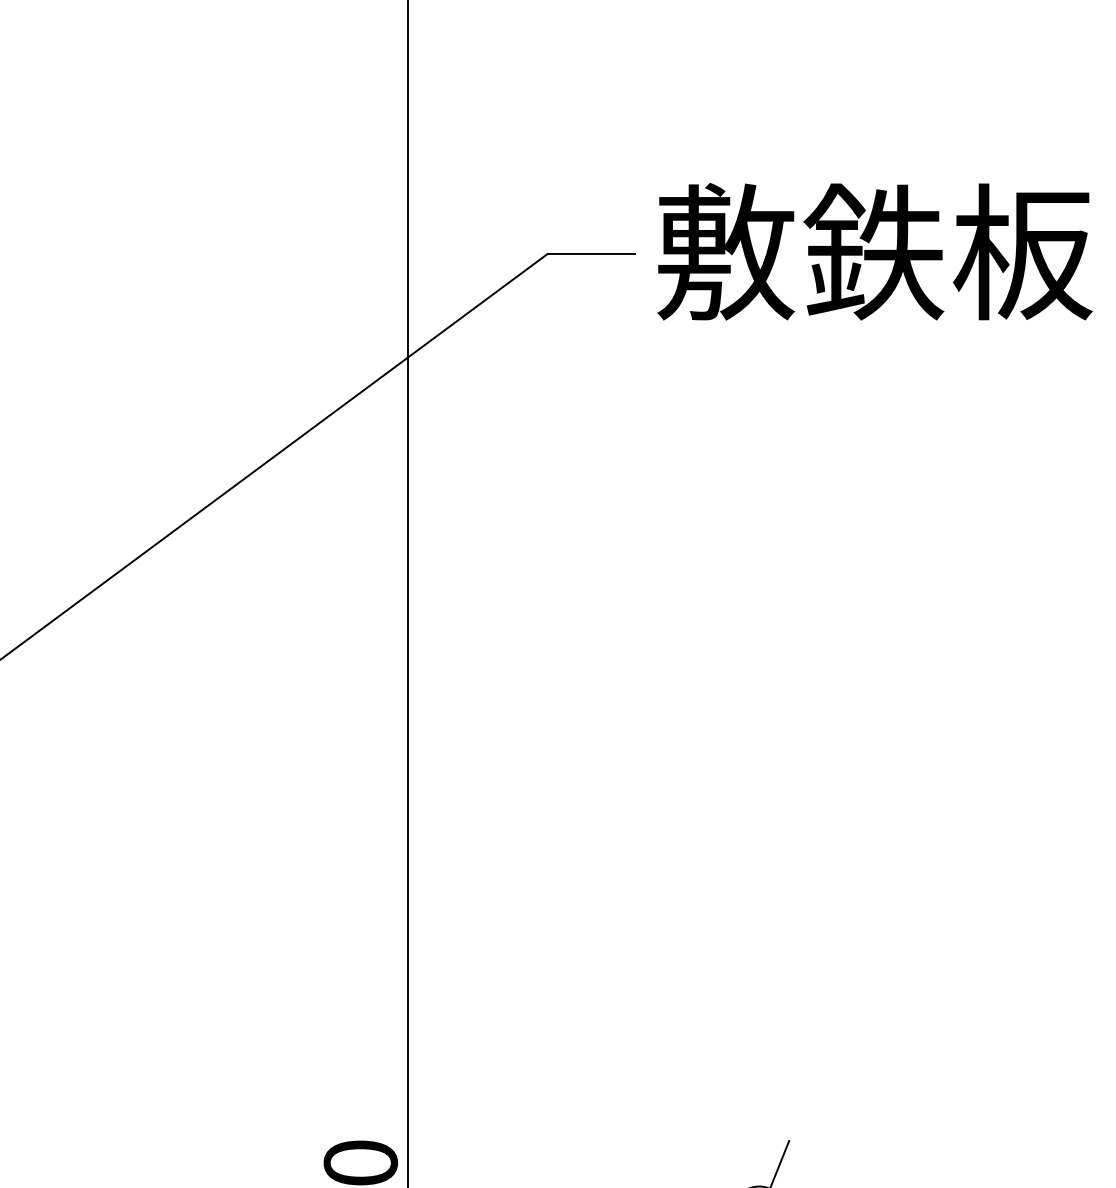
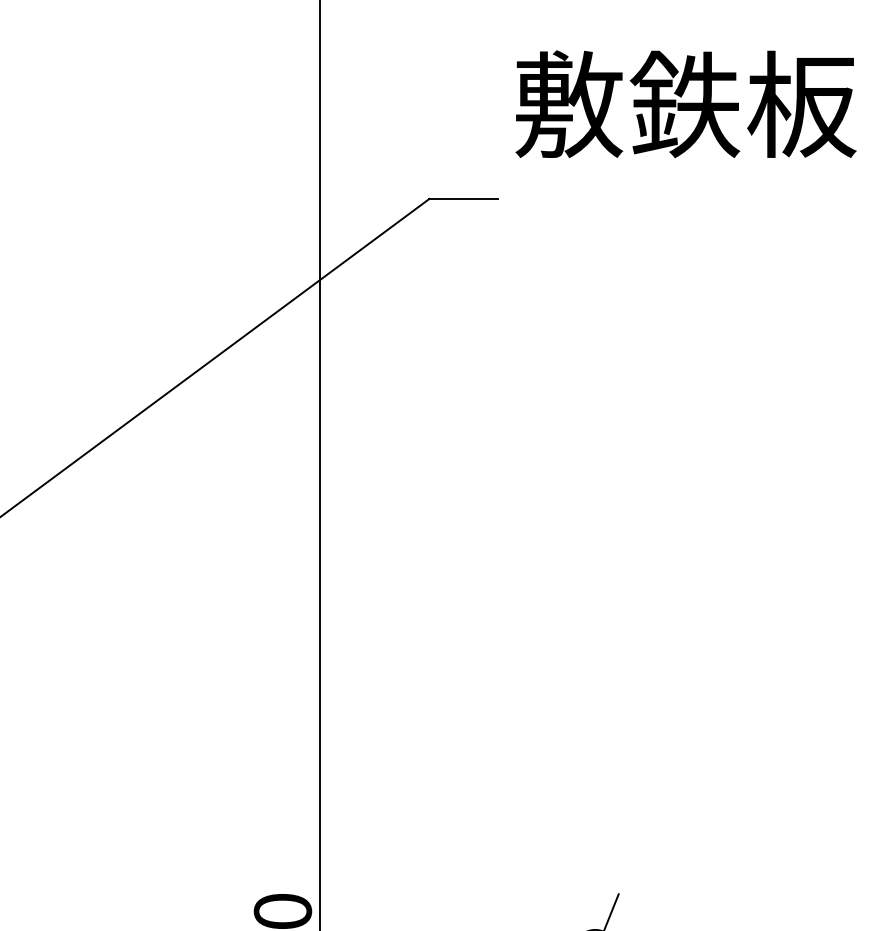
text: (874, 252) -> (685, 104), moved

